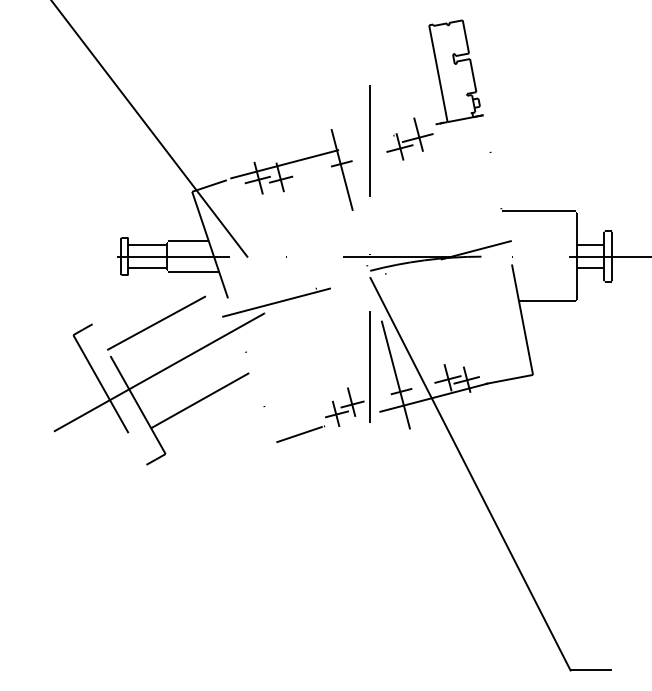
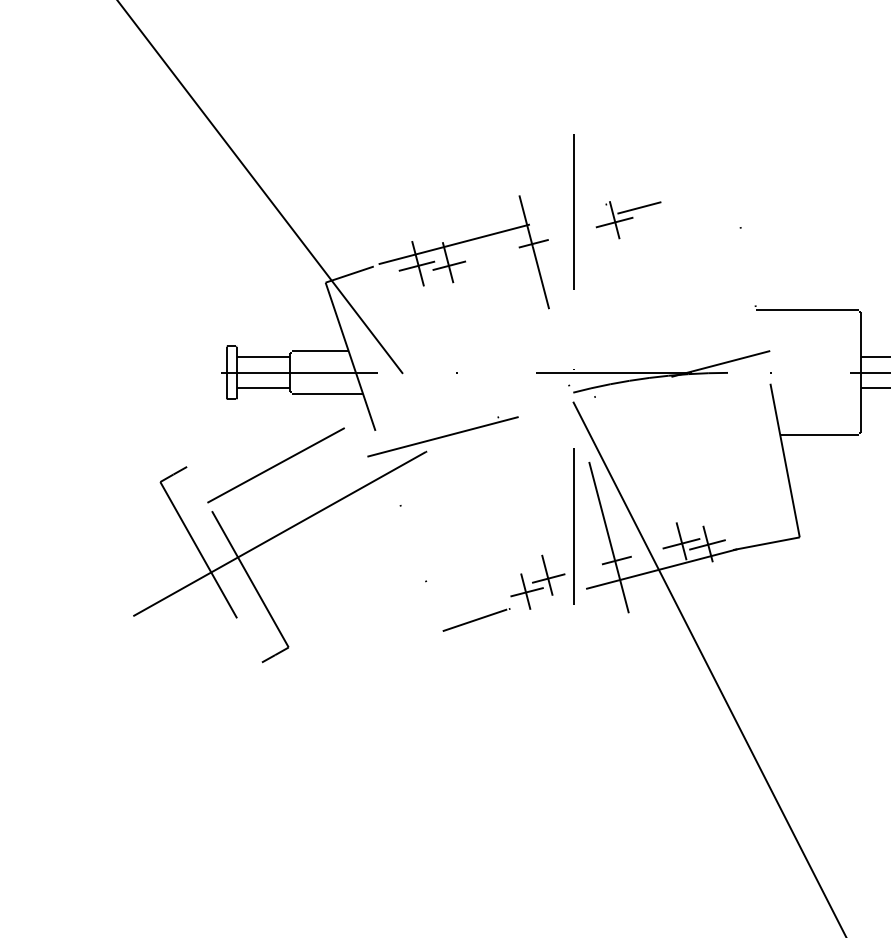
part: (455, 72) -> (691, 116), removed
line: (418, 134) -> (640, 202), removed
line: (201, 399) -> (338, 571), removed

